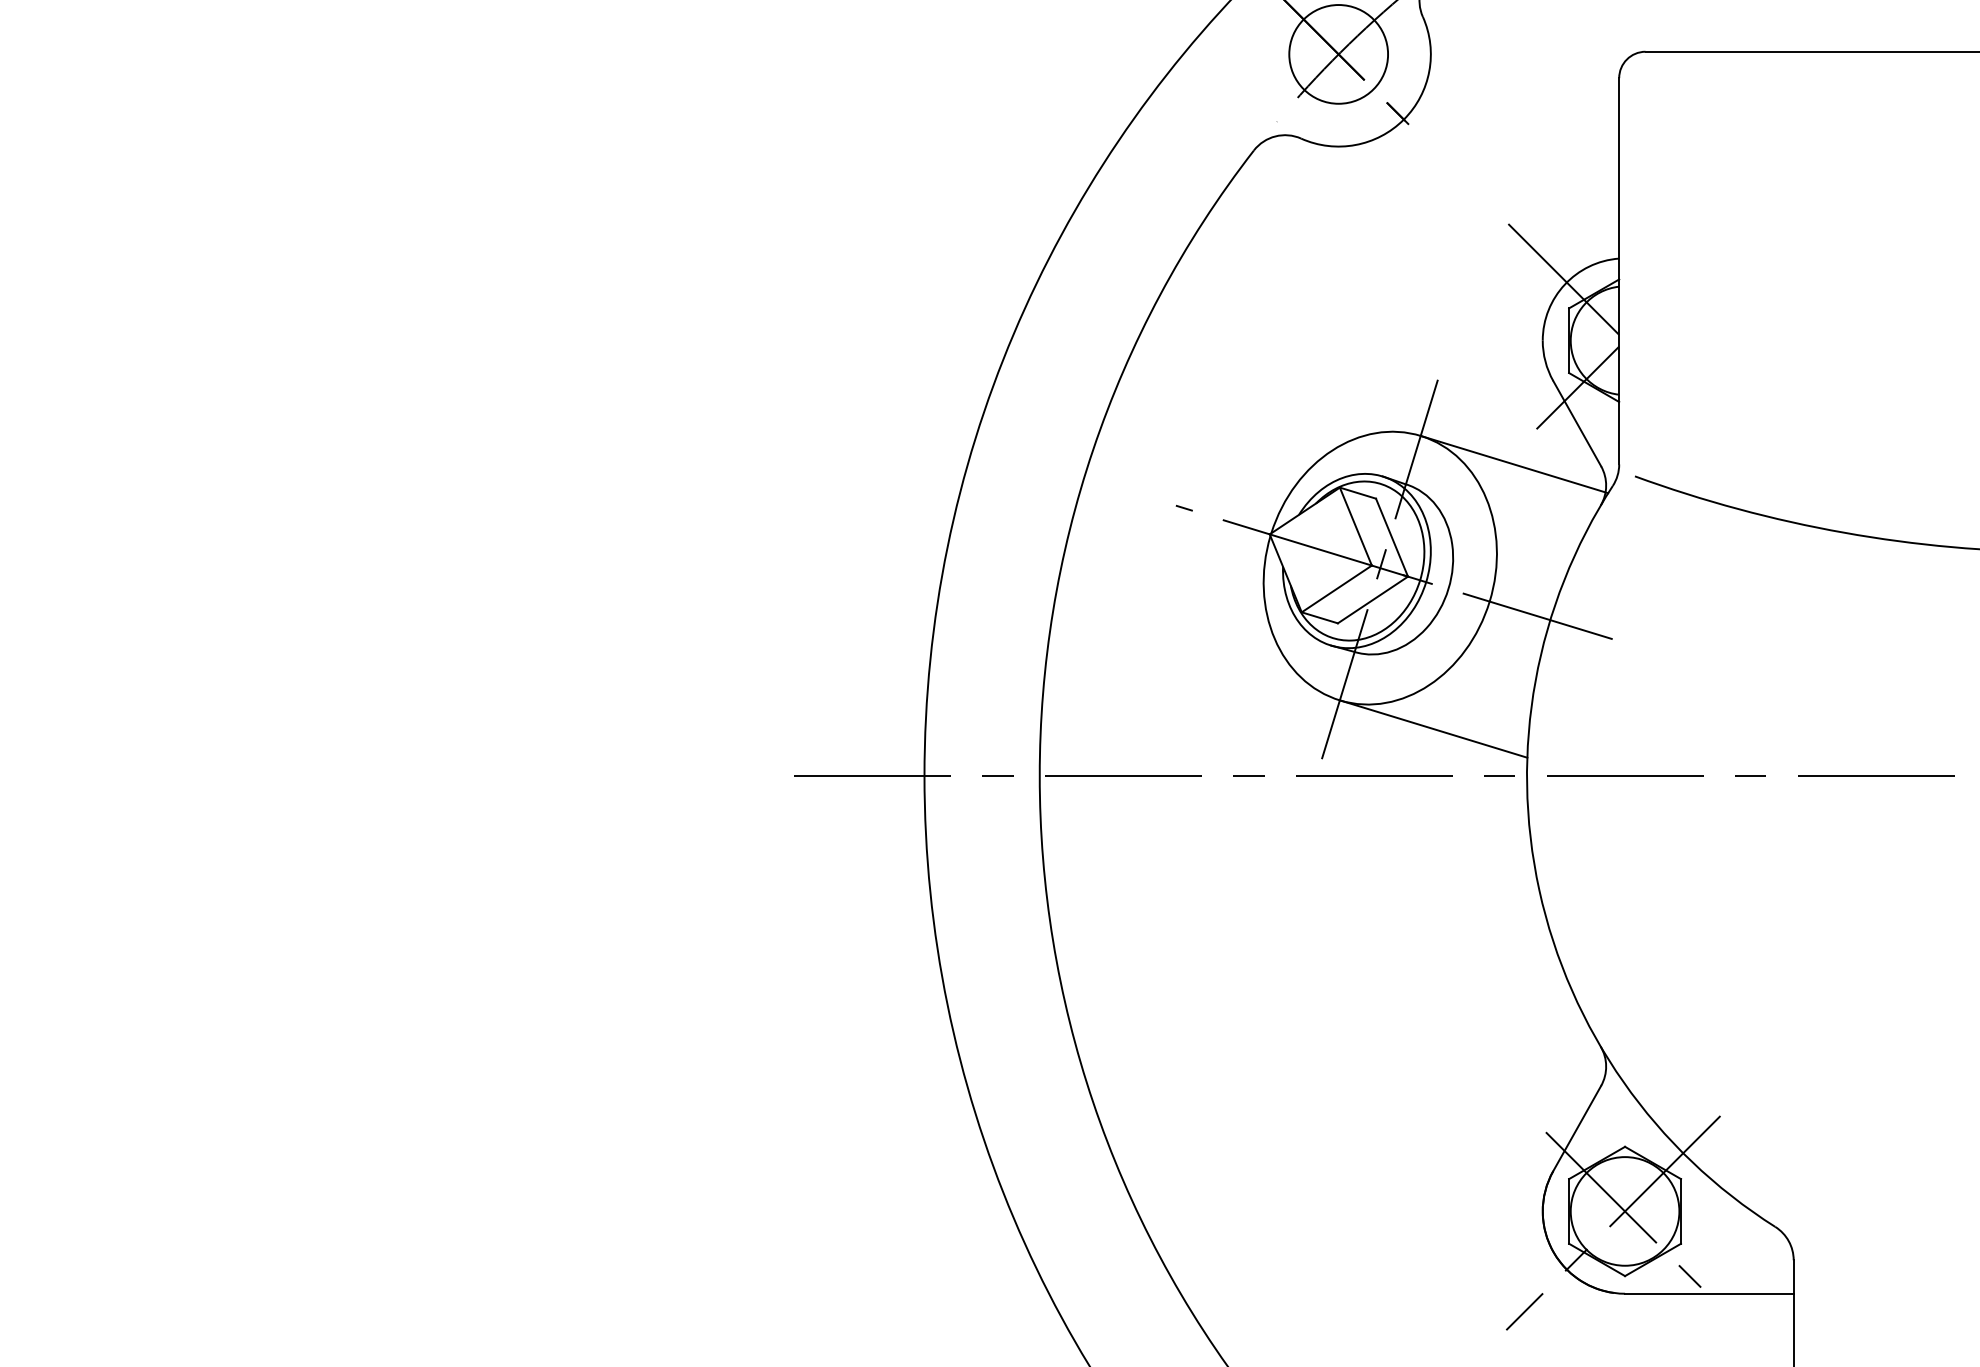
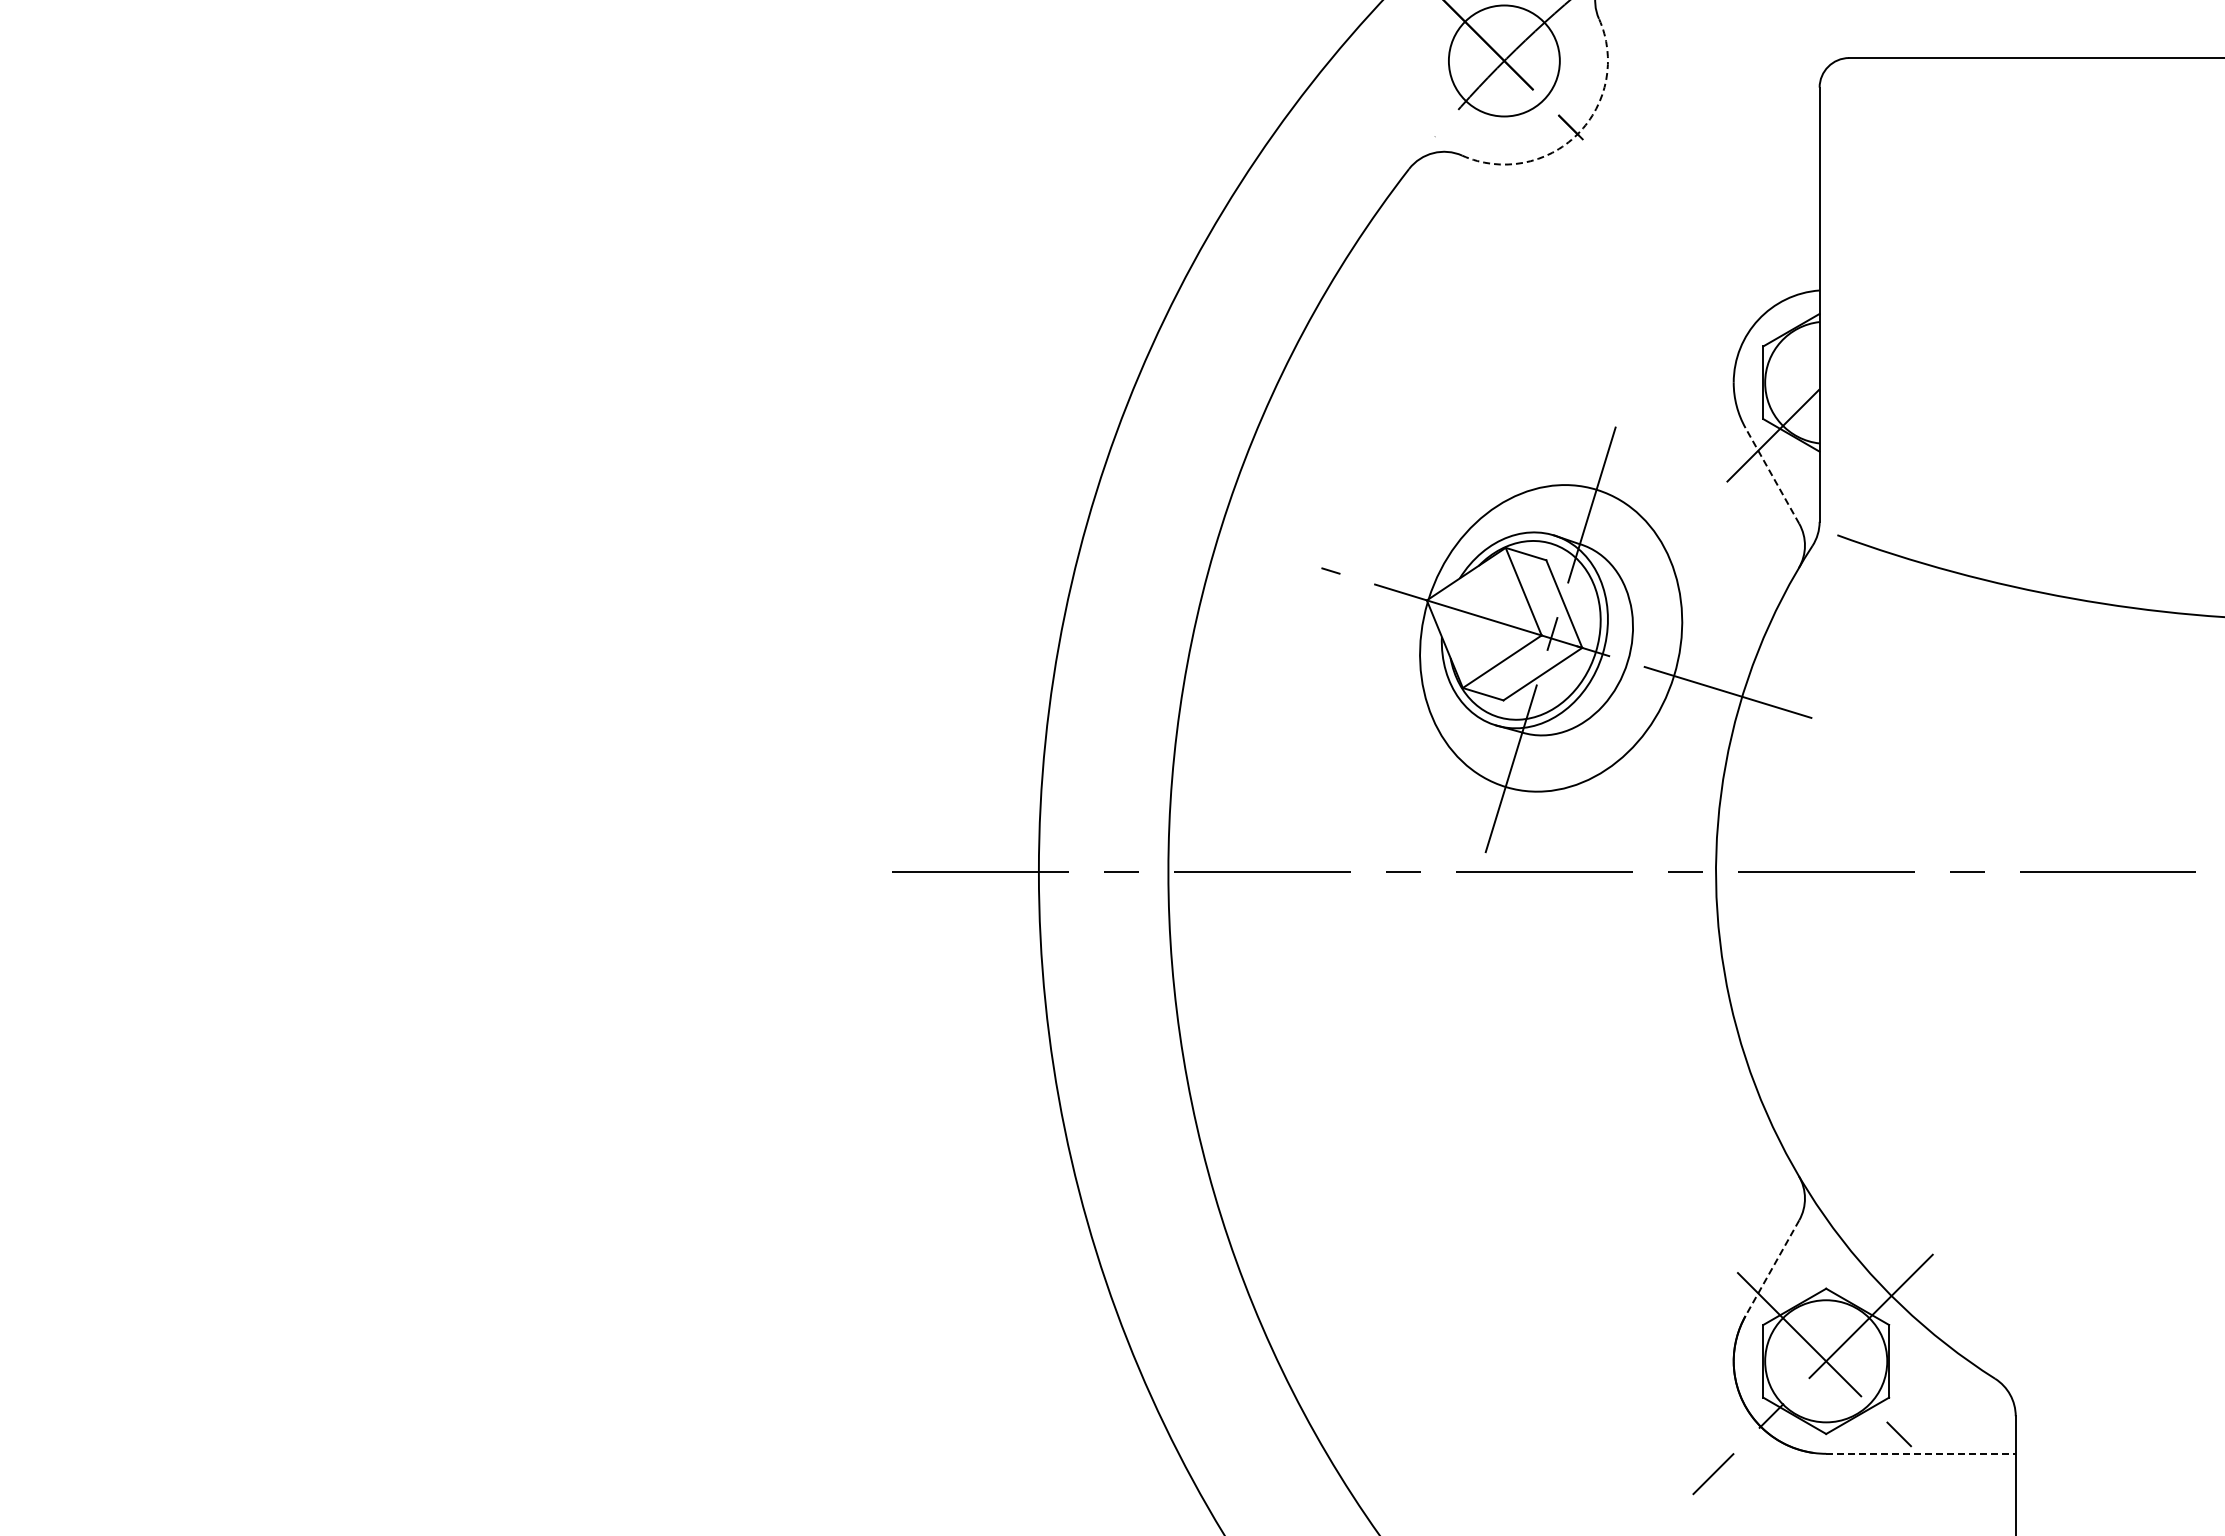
arc: (1403, 119) -> (1577, 134), solid -> dashed
line: (1562, 278) -> (1755, 312), removed
line: (1577, 423) -> (1772, 475), solid -> dashed
line: (1514, 464) -> (1701, 521), removed
line: (1433, 728) -> (1610, 818), removed
line: (1577, 1128) -> (1772, 1268), solid -> dashed
line: (1708, 1293) -> (1920, 1453), solid -> dashed

